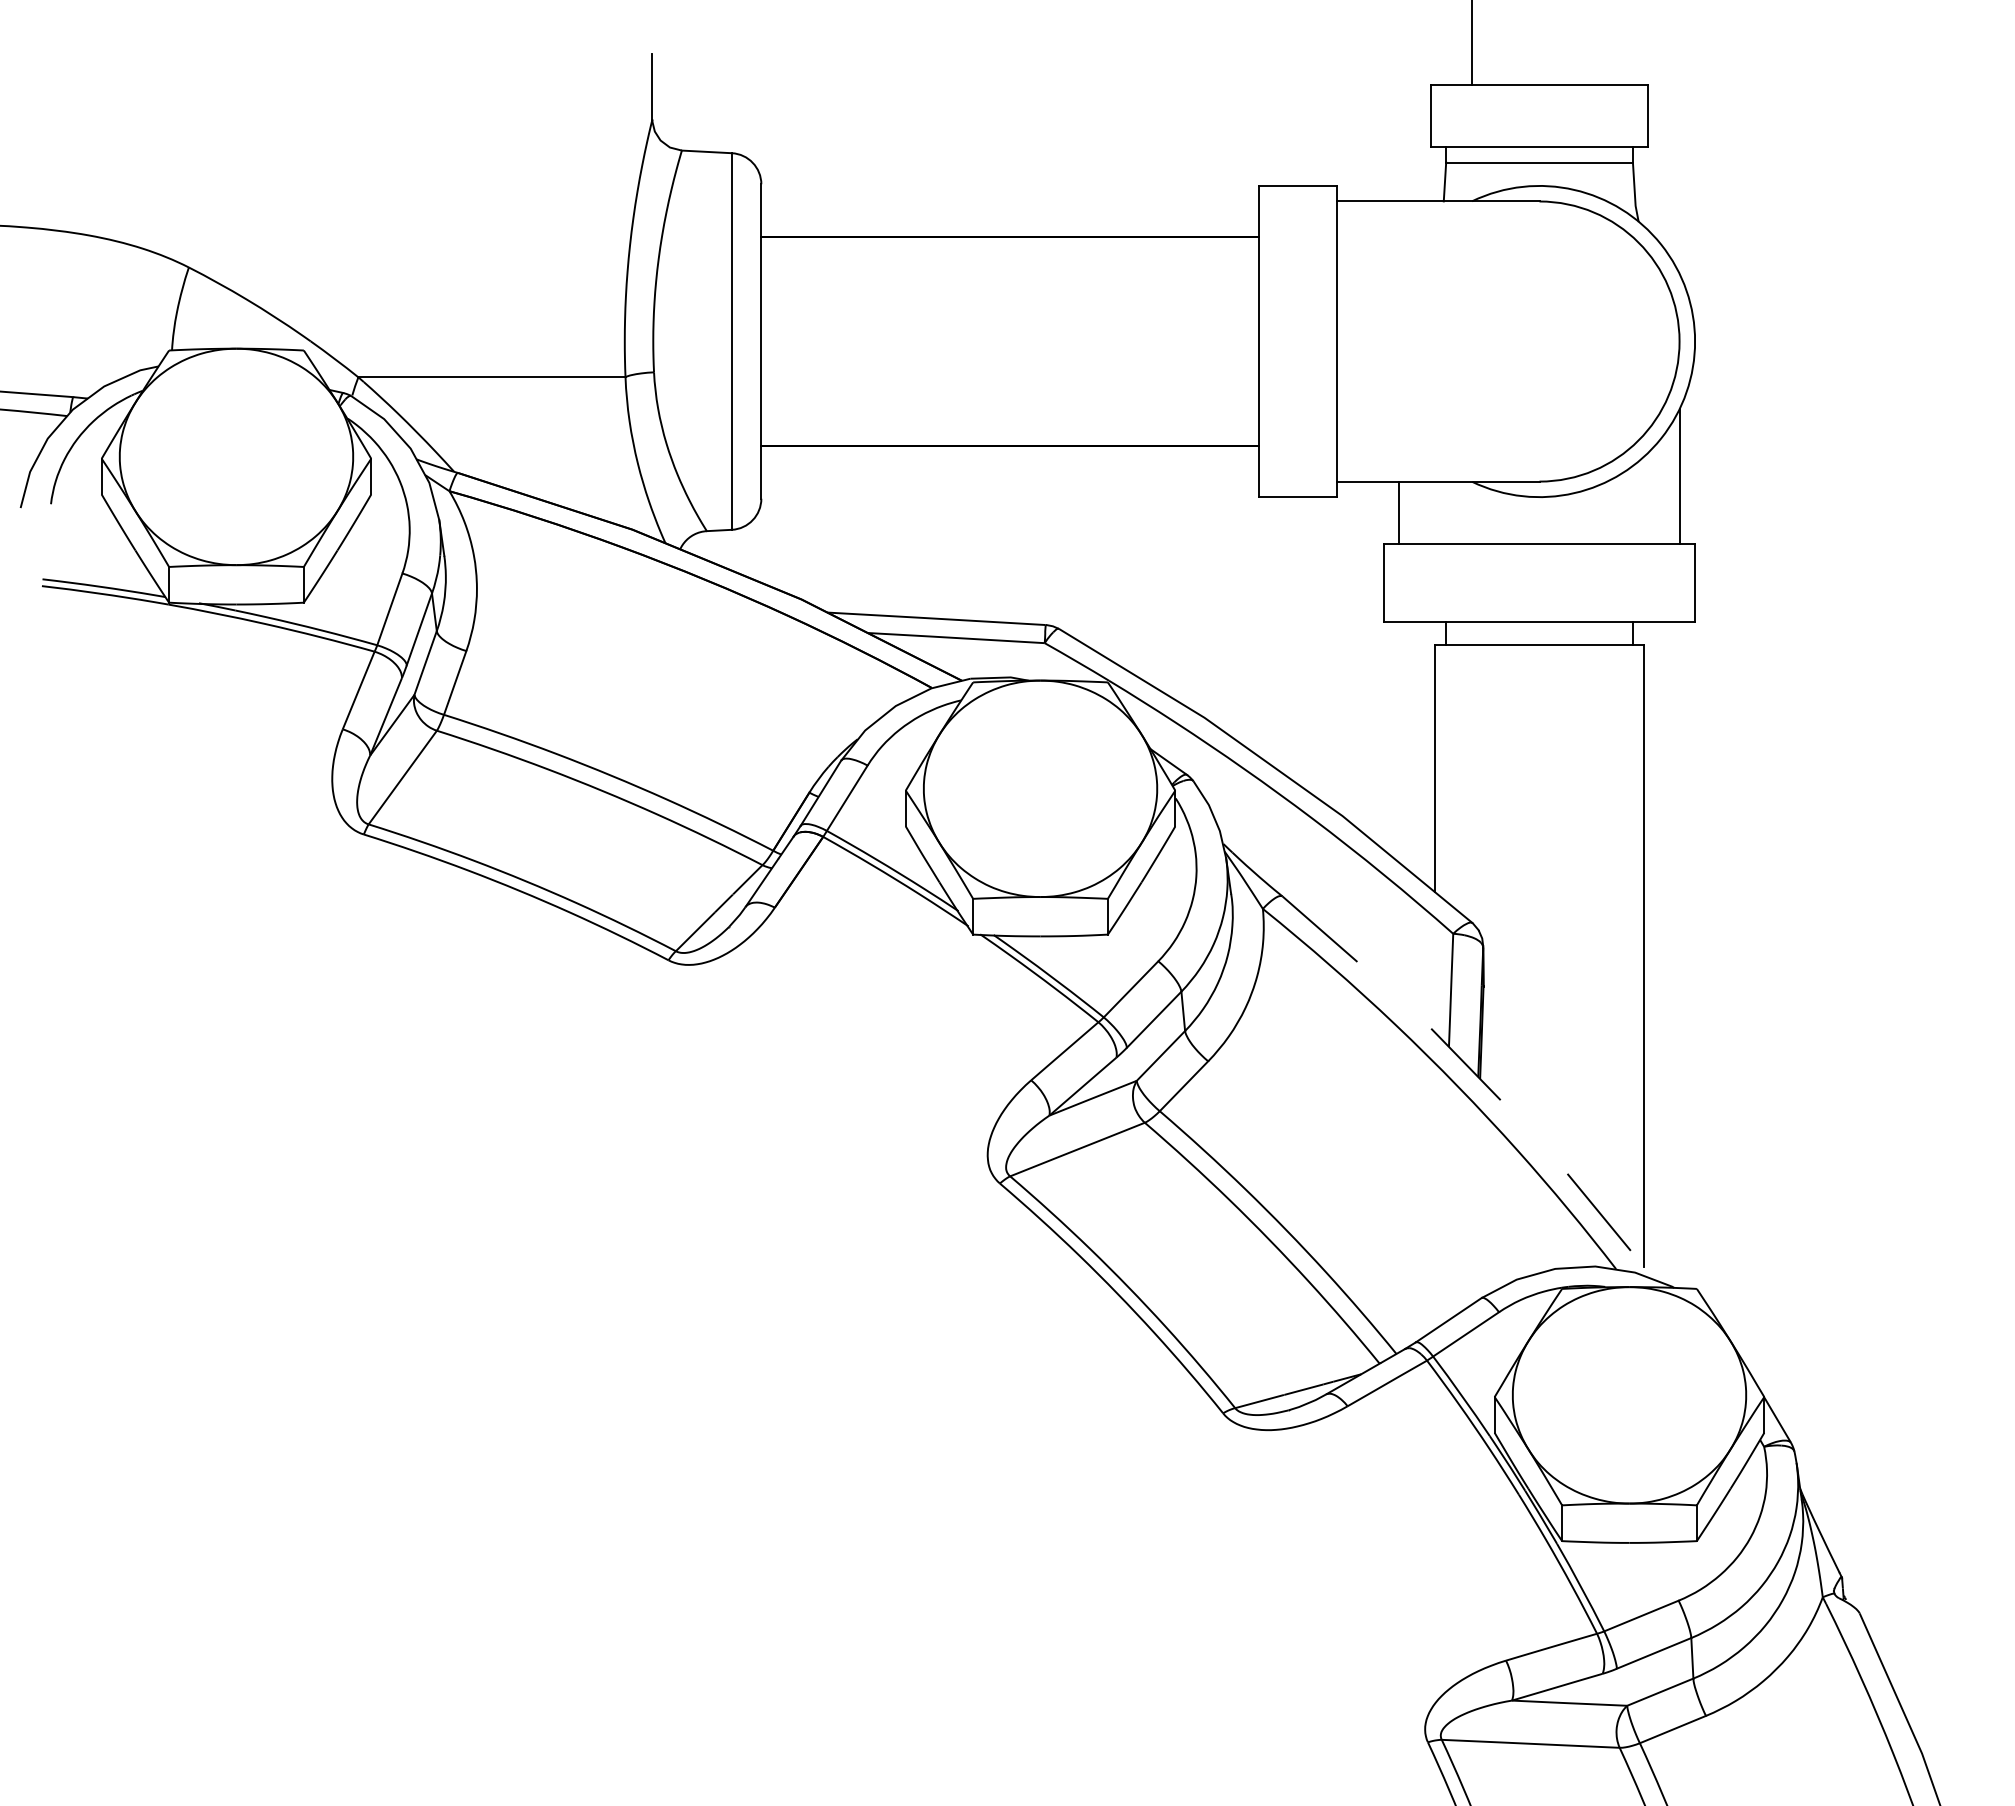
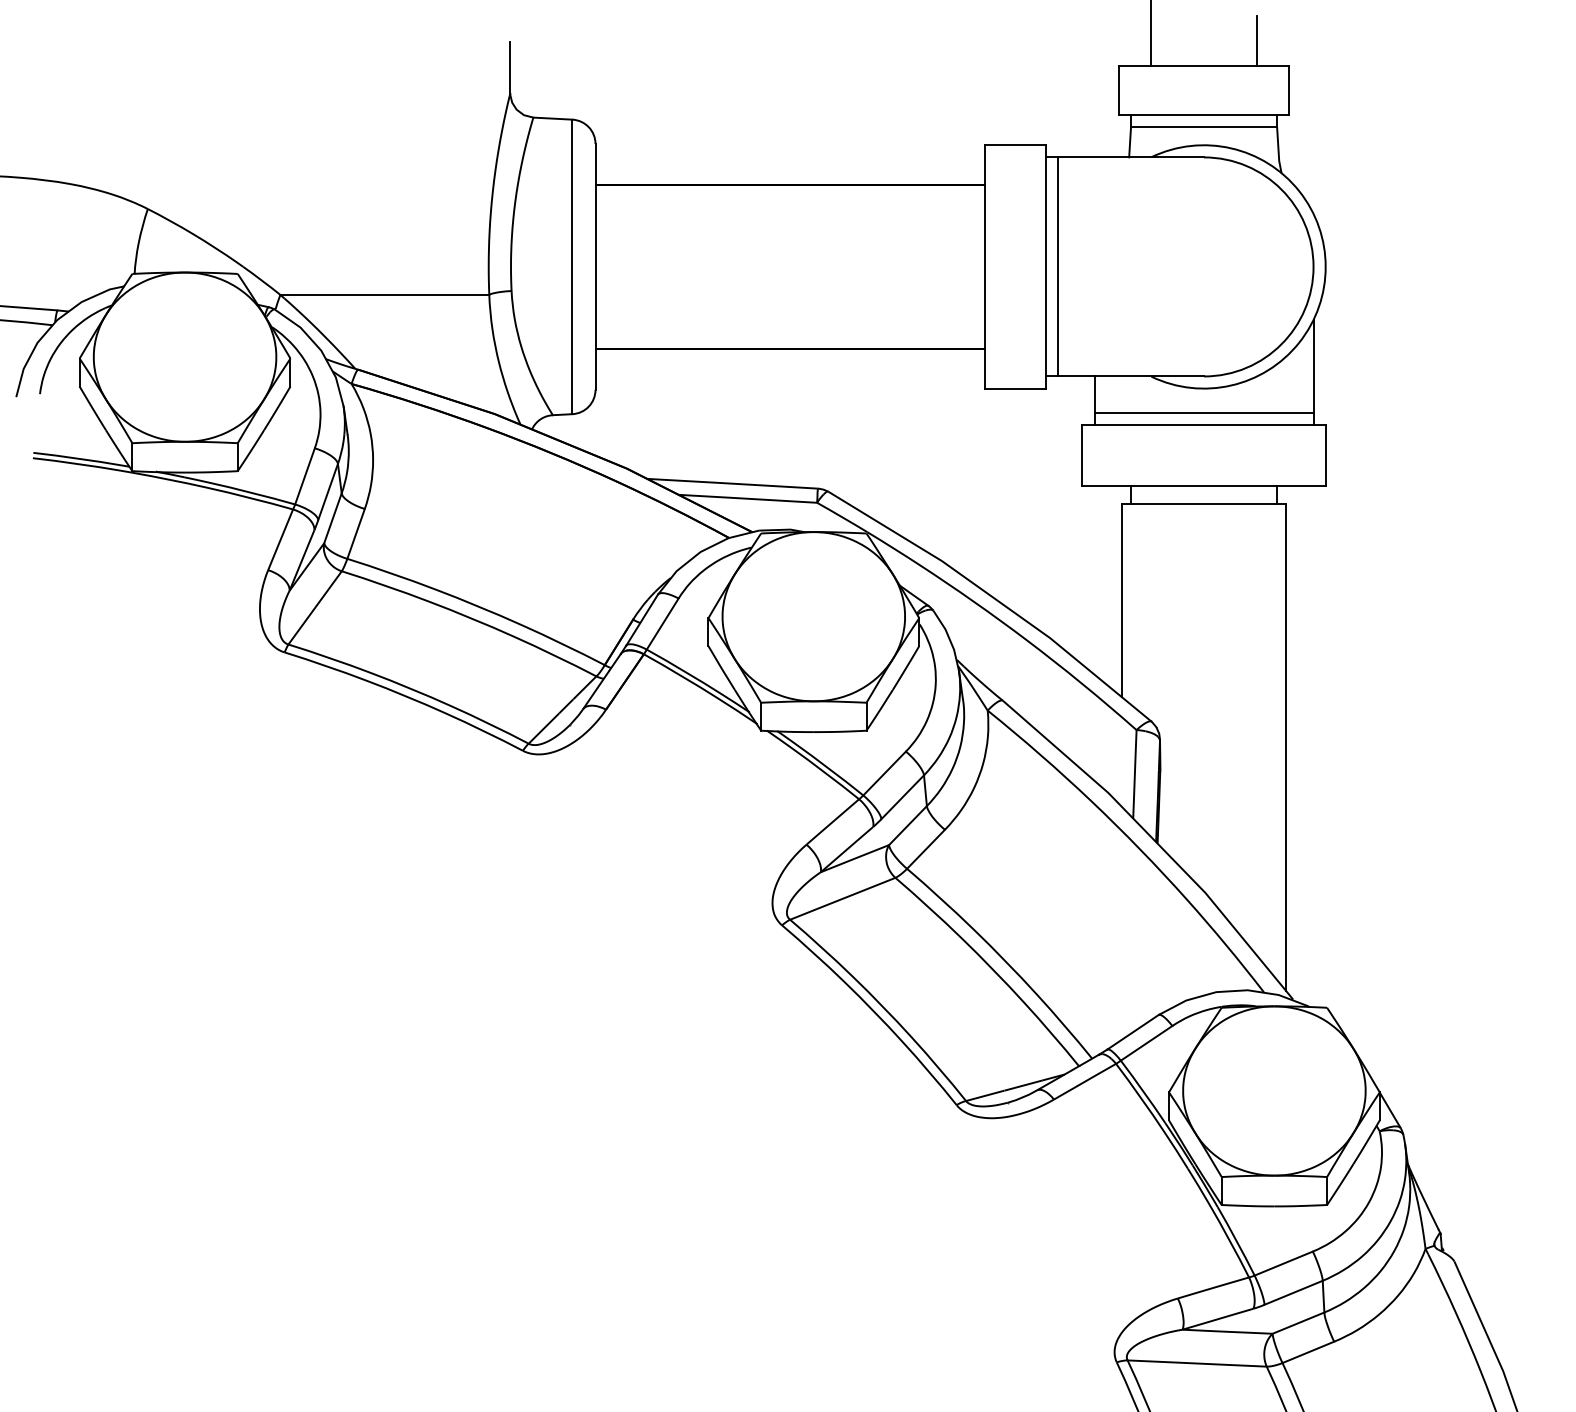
line: (1606, 52) -> (1256, 40), added
line: (1352, 341) -> (1057, 266), added
line: (1539, 528) -> (1204, 413), added
line: (1478, 1076) -> (1156, 841), dashed -> solid

